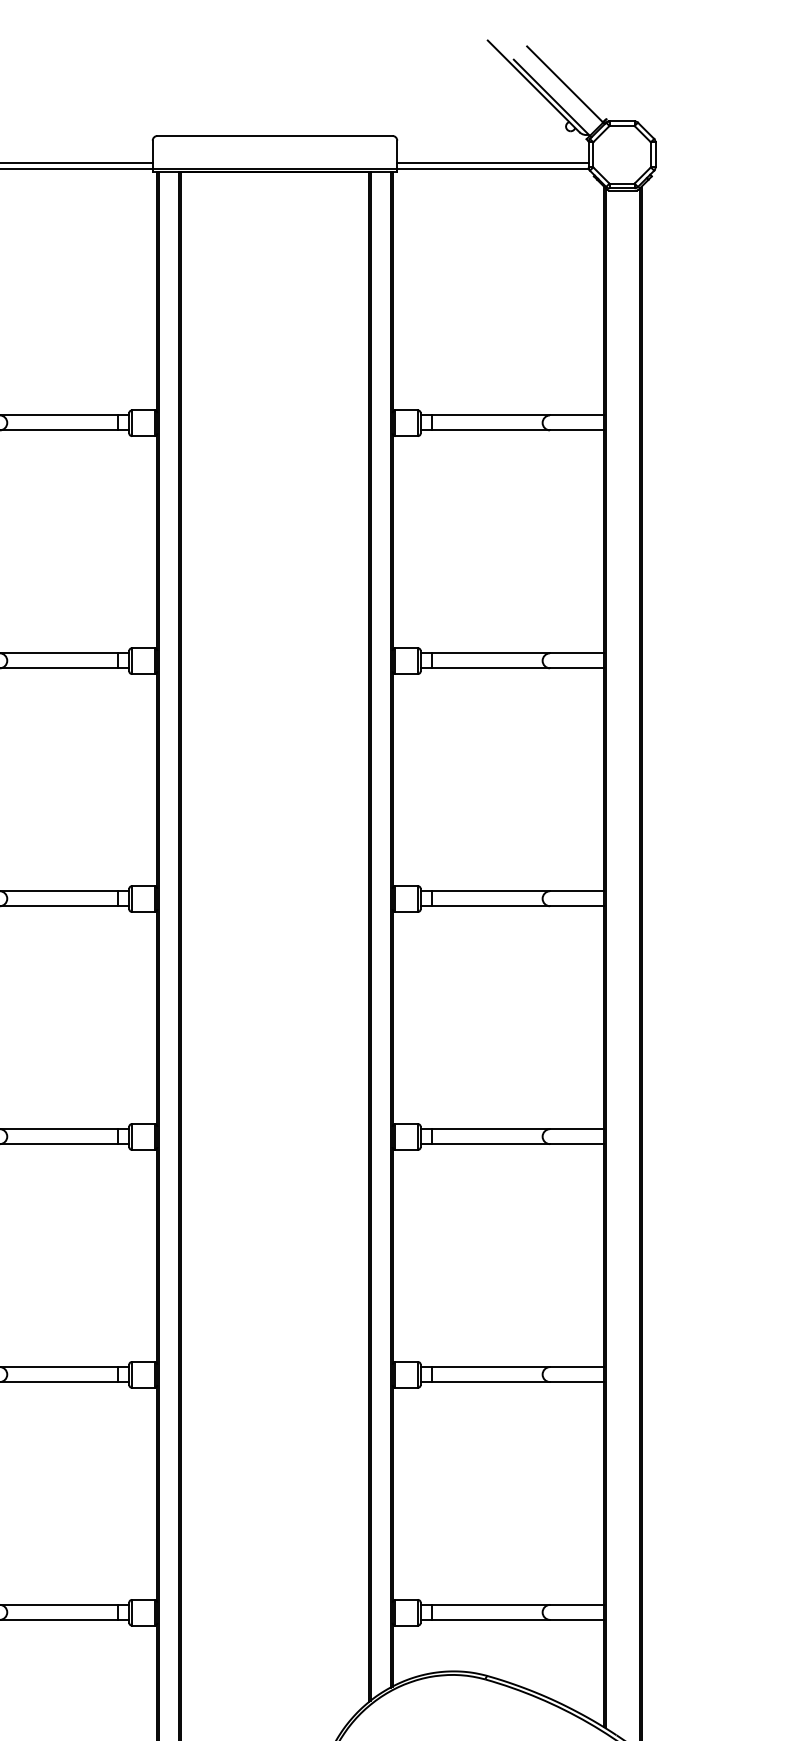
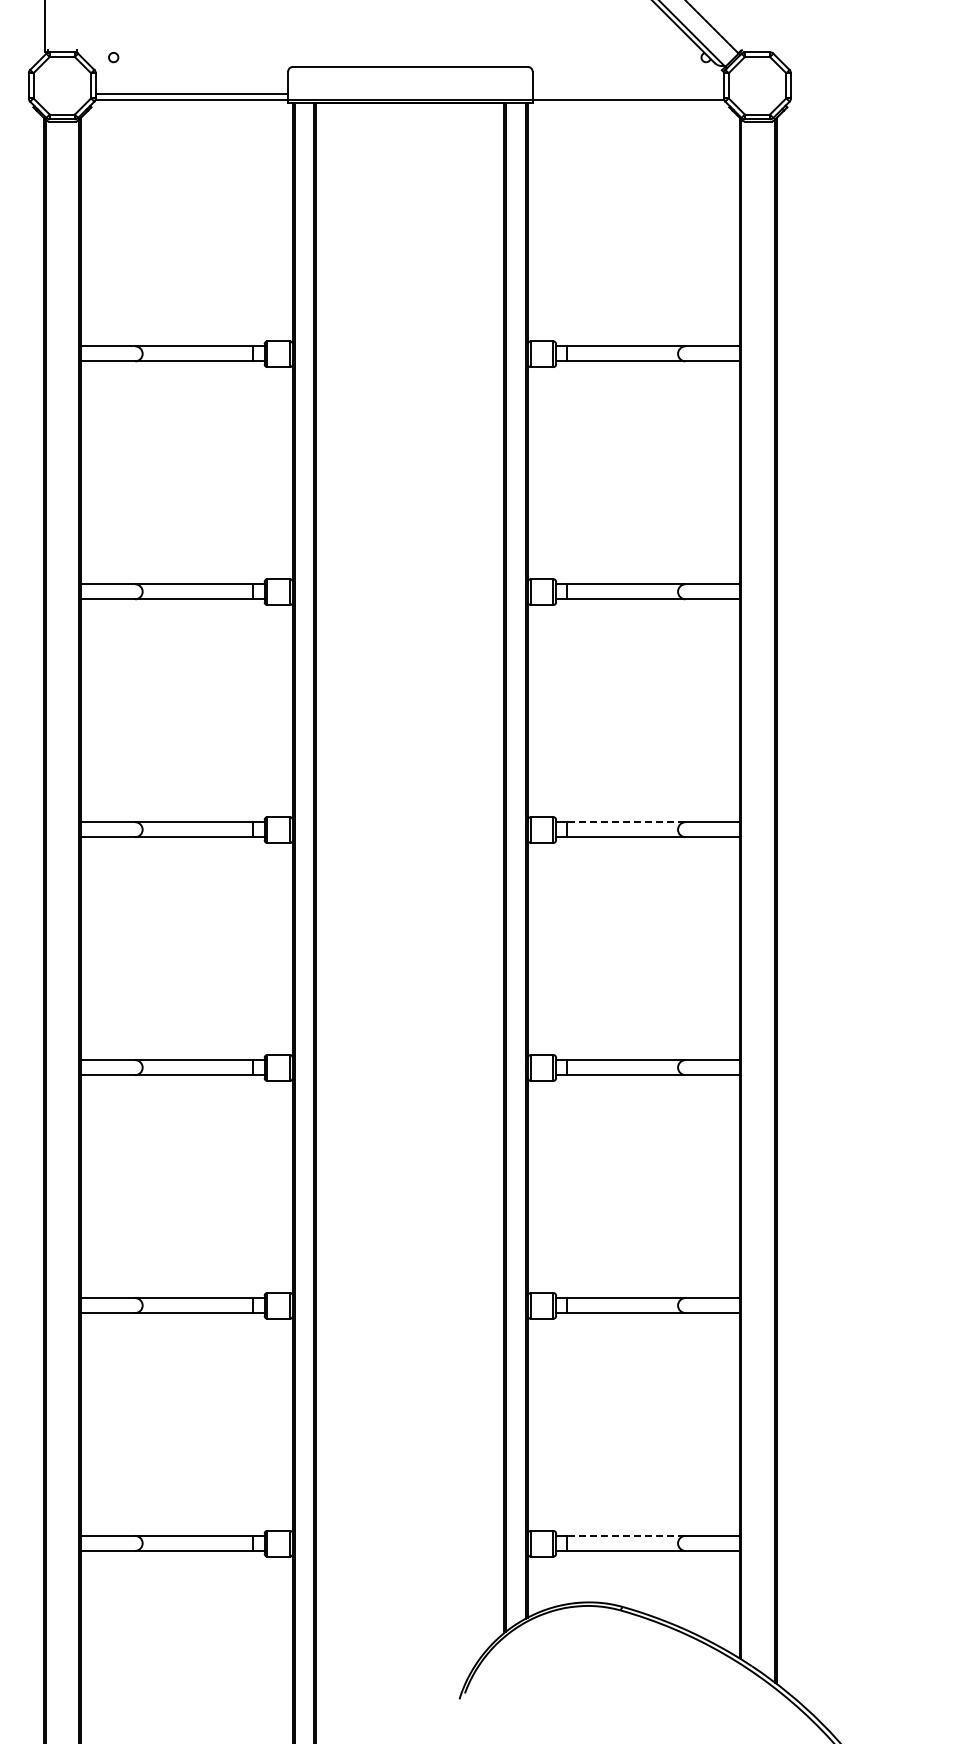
line: (493, 163) -> (628, 94), removed
line: (490, 891) -> (625, 822), solid -> dashed
line: (490, 1604) -> (625, 1535), solid -> dashed

